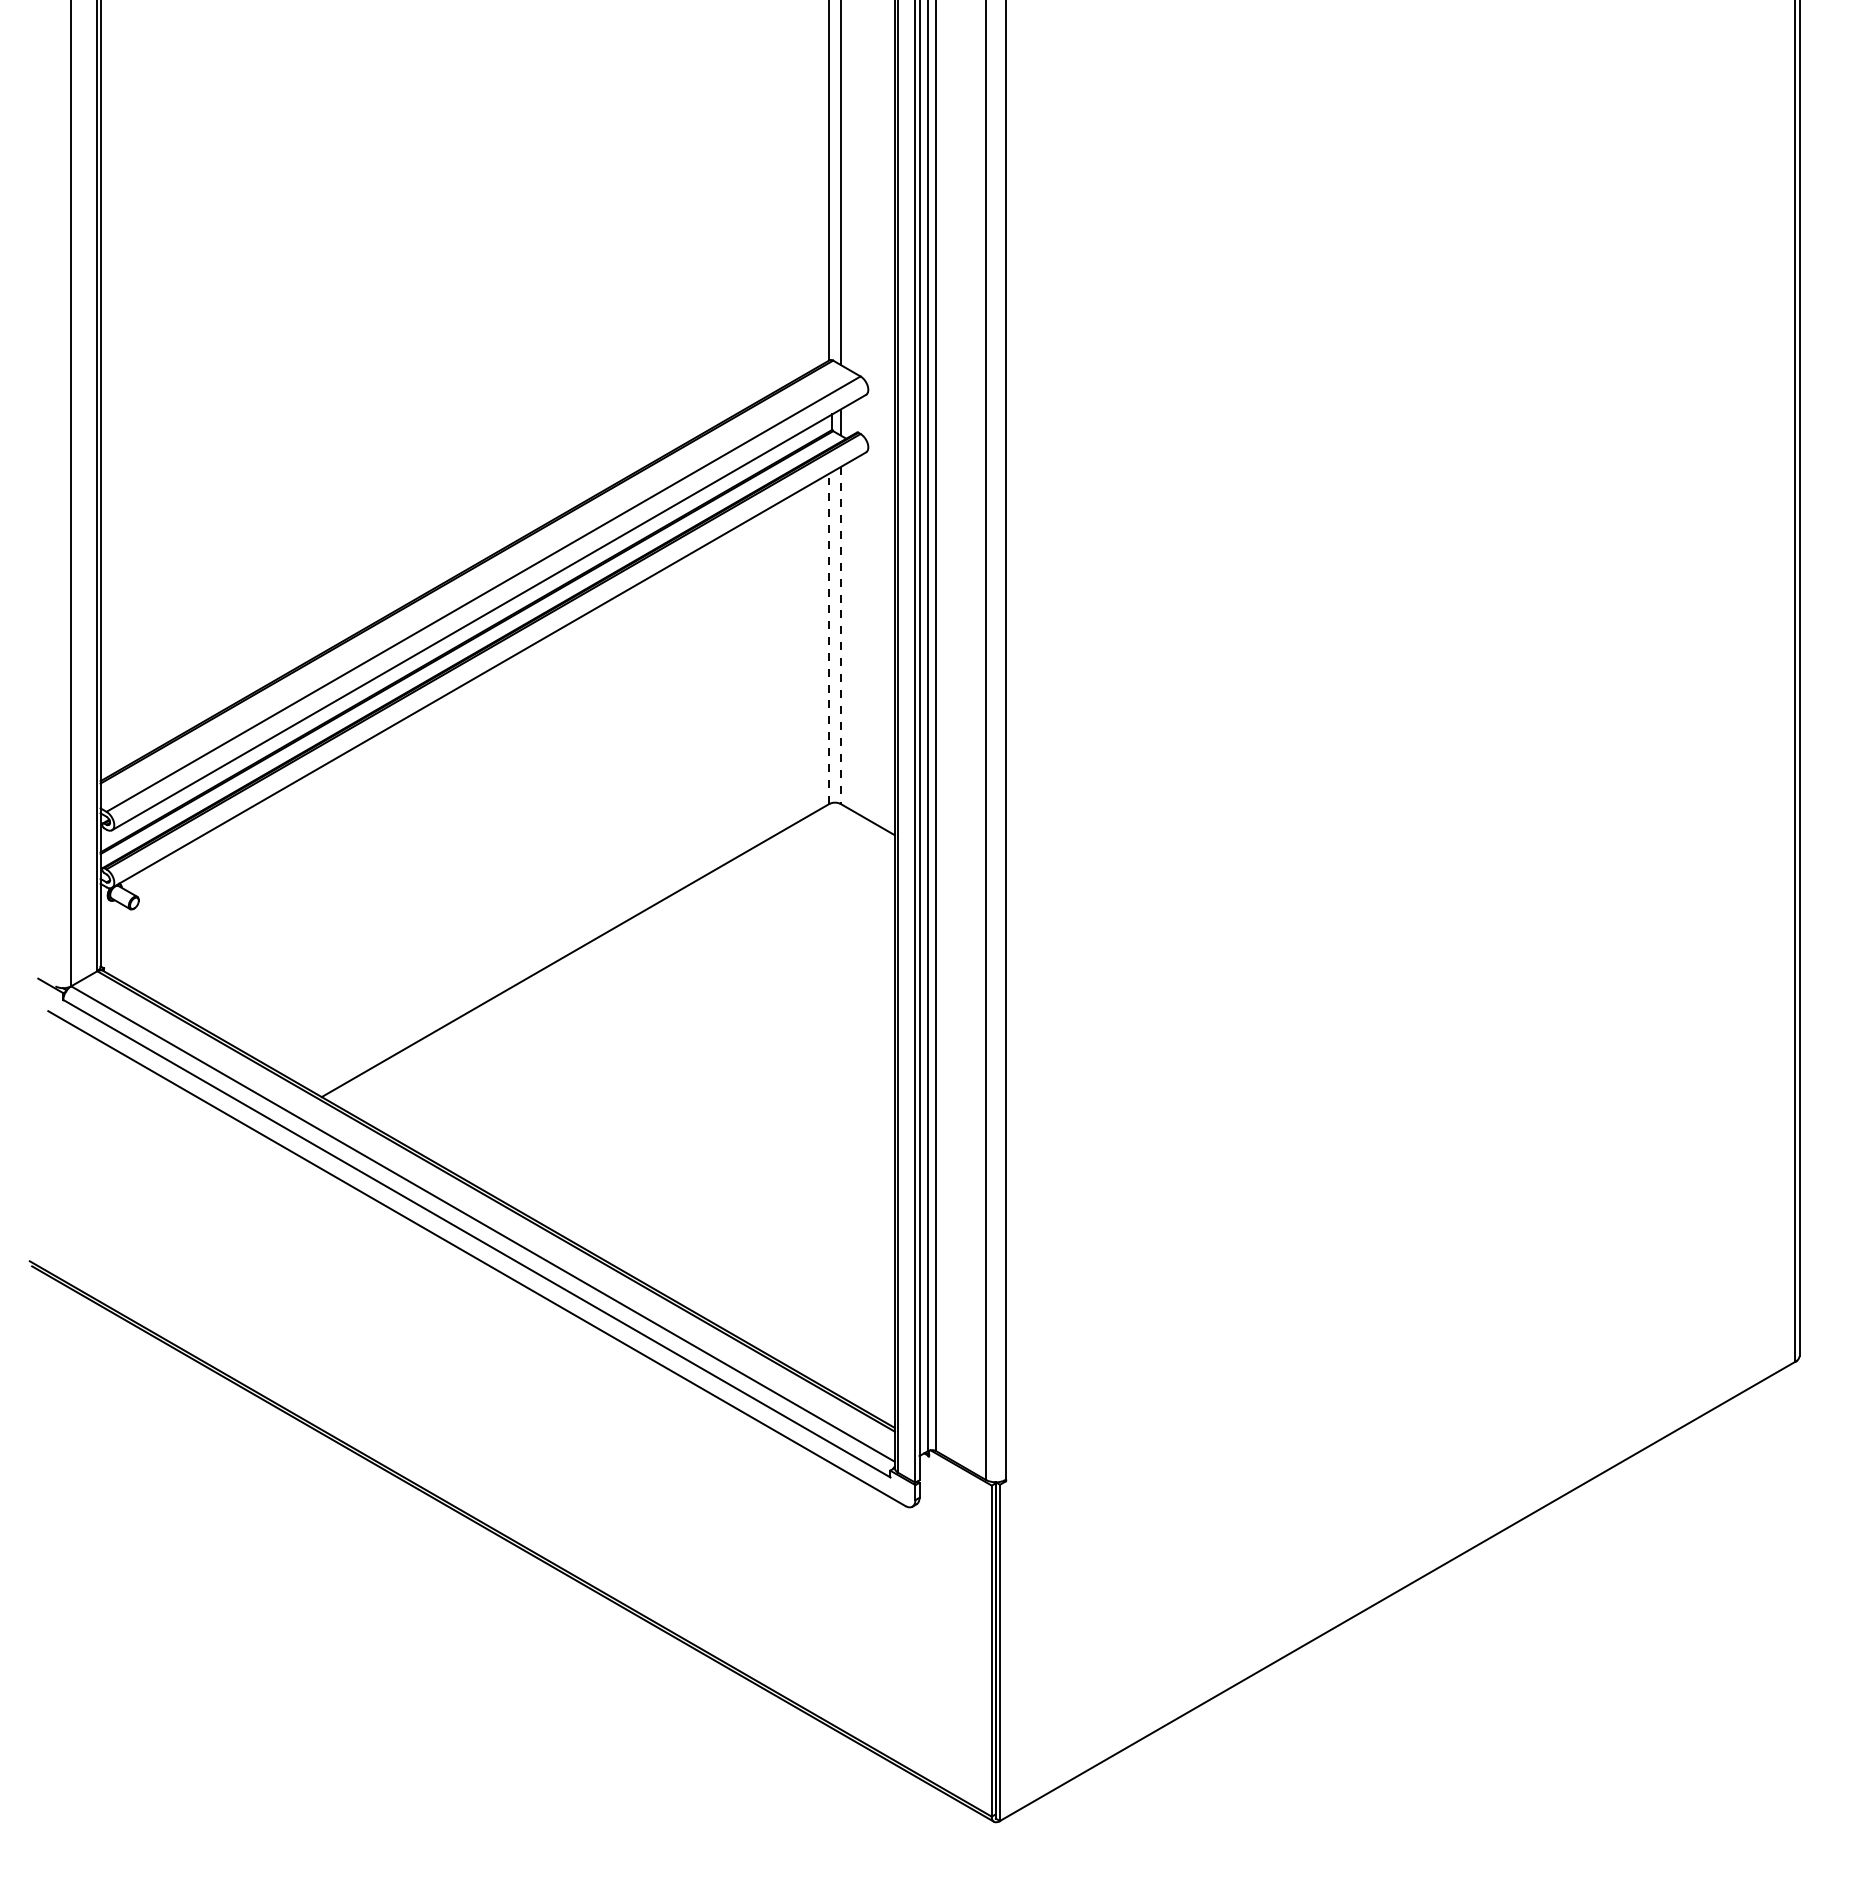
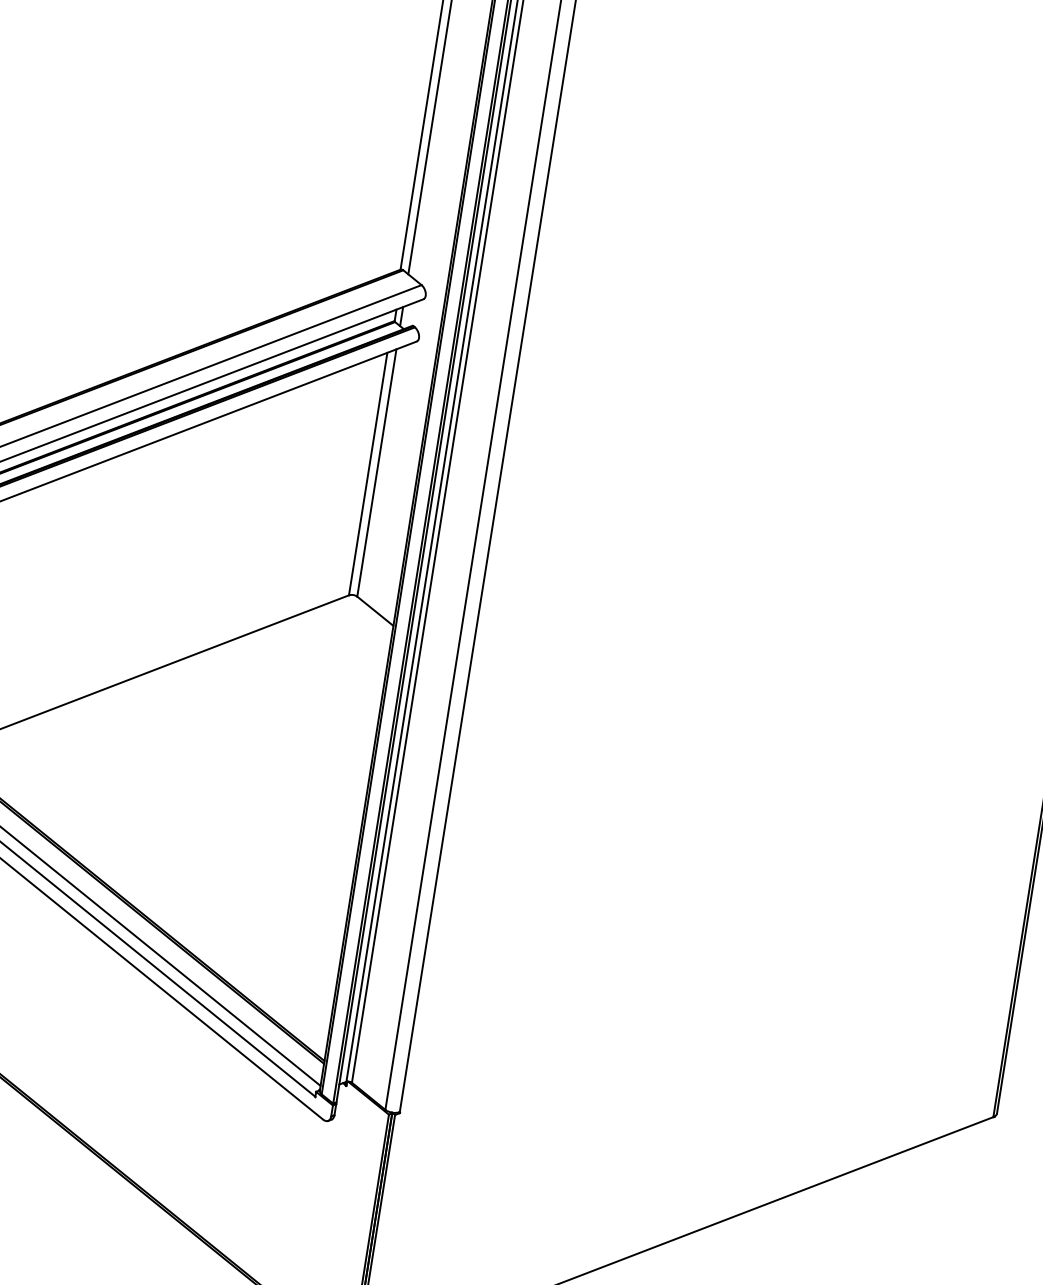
line: (840, 636) -> (376, 473), dashed -> solid
line: (829, 638) -> (368, 473), dashed -> solid

